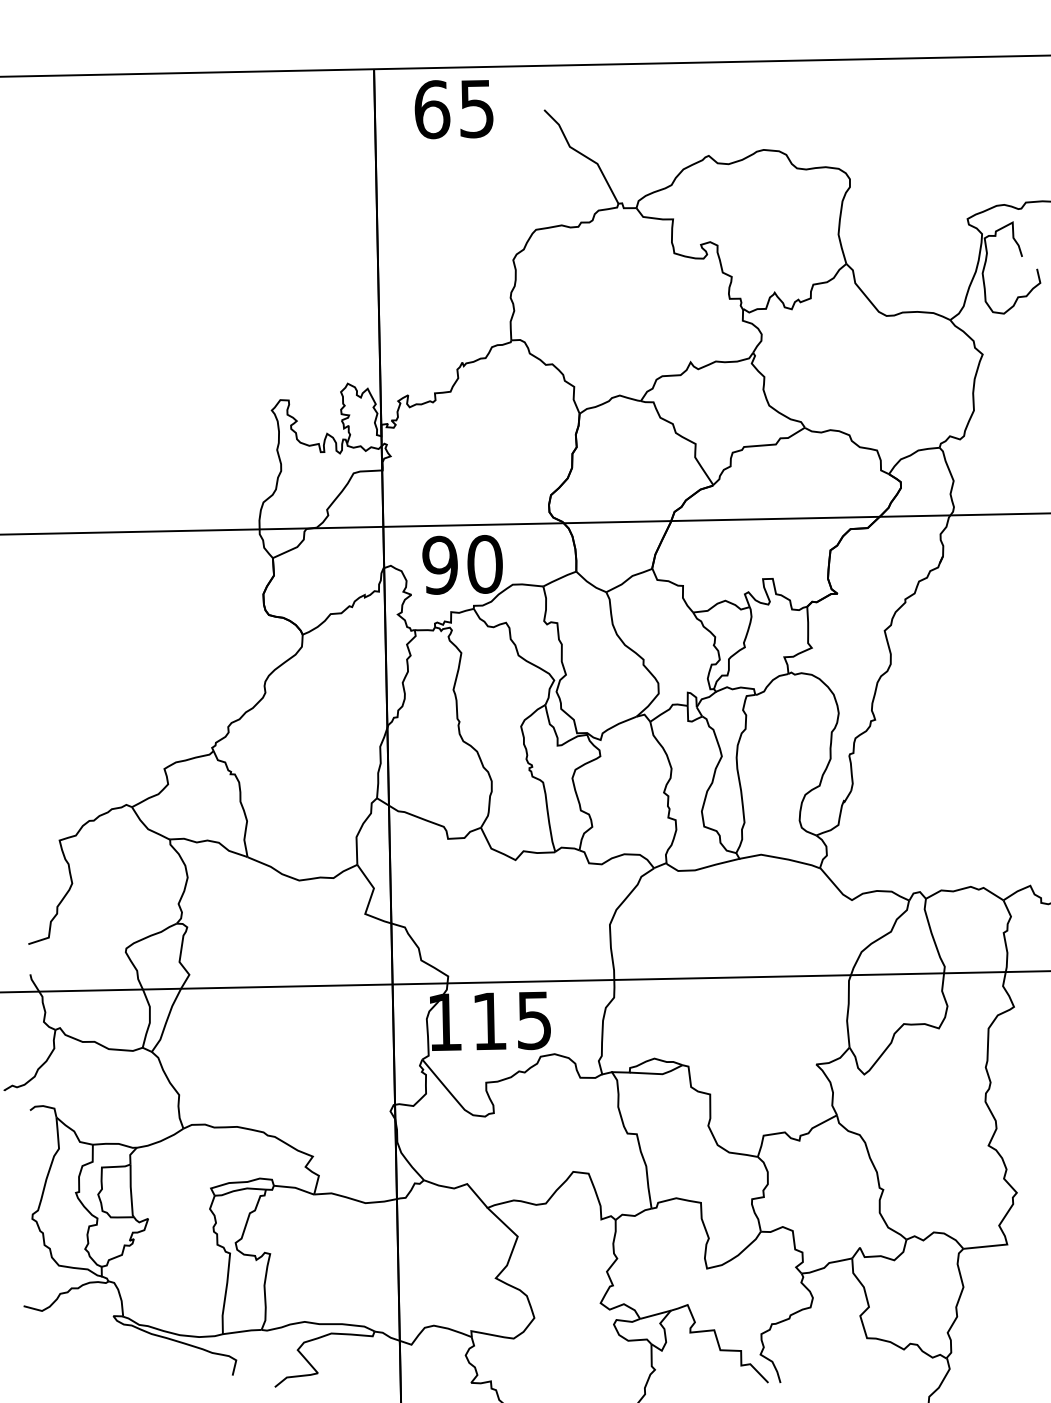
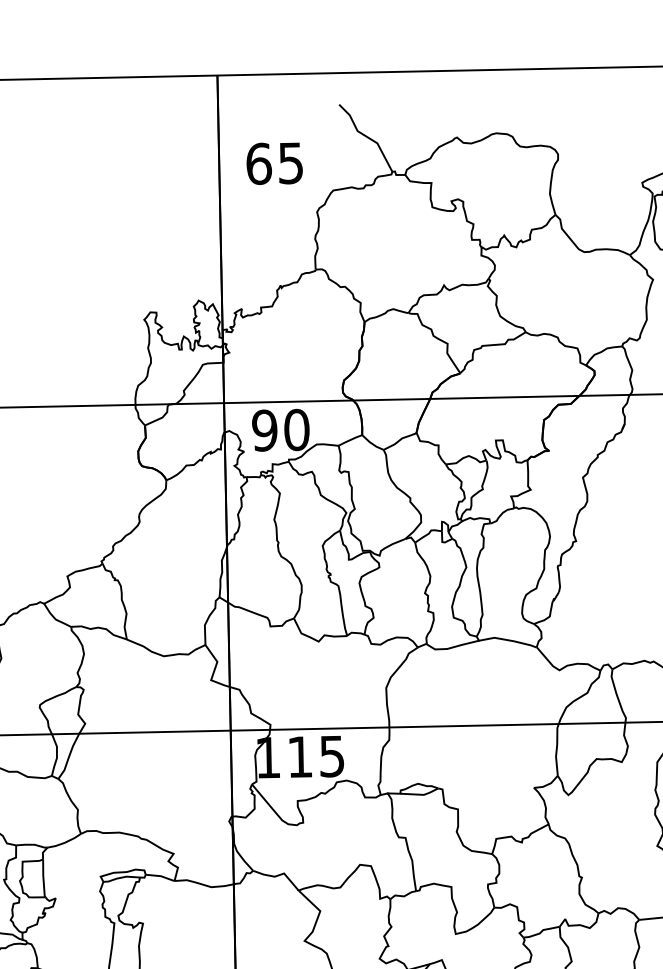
text: (453, 109) -> (274, 163), moved

